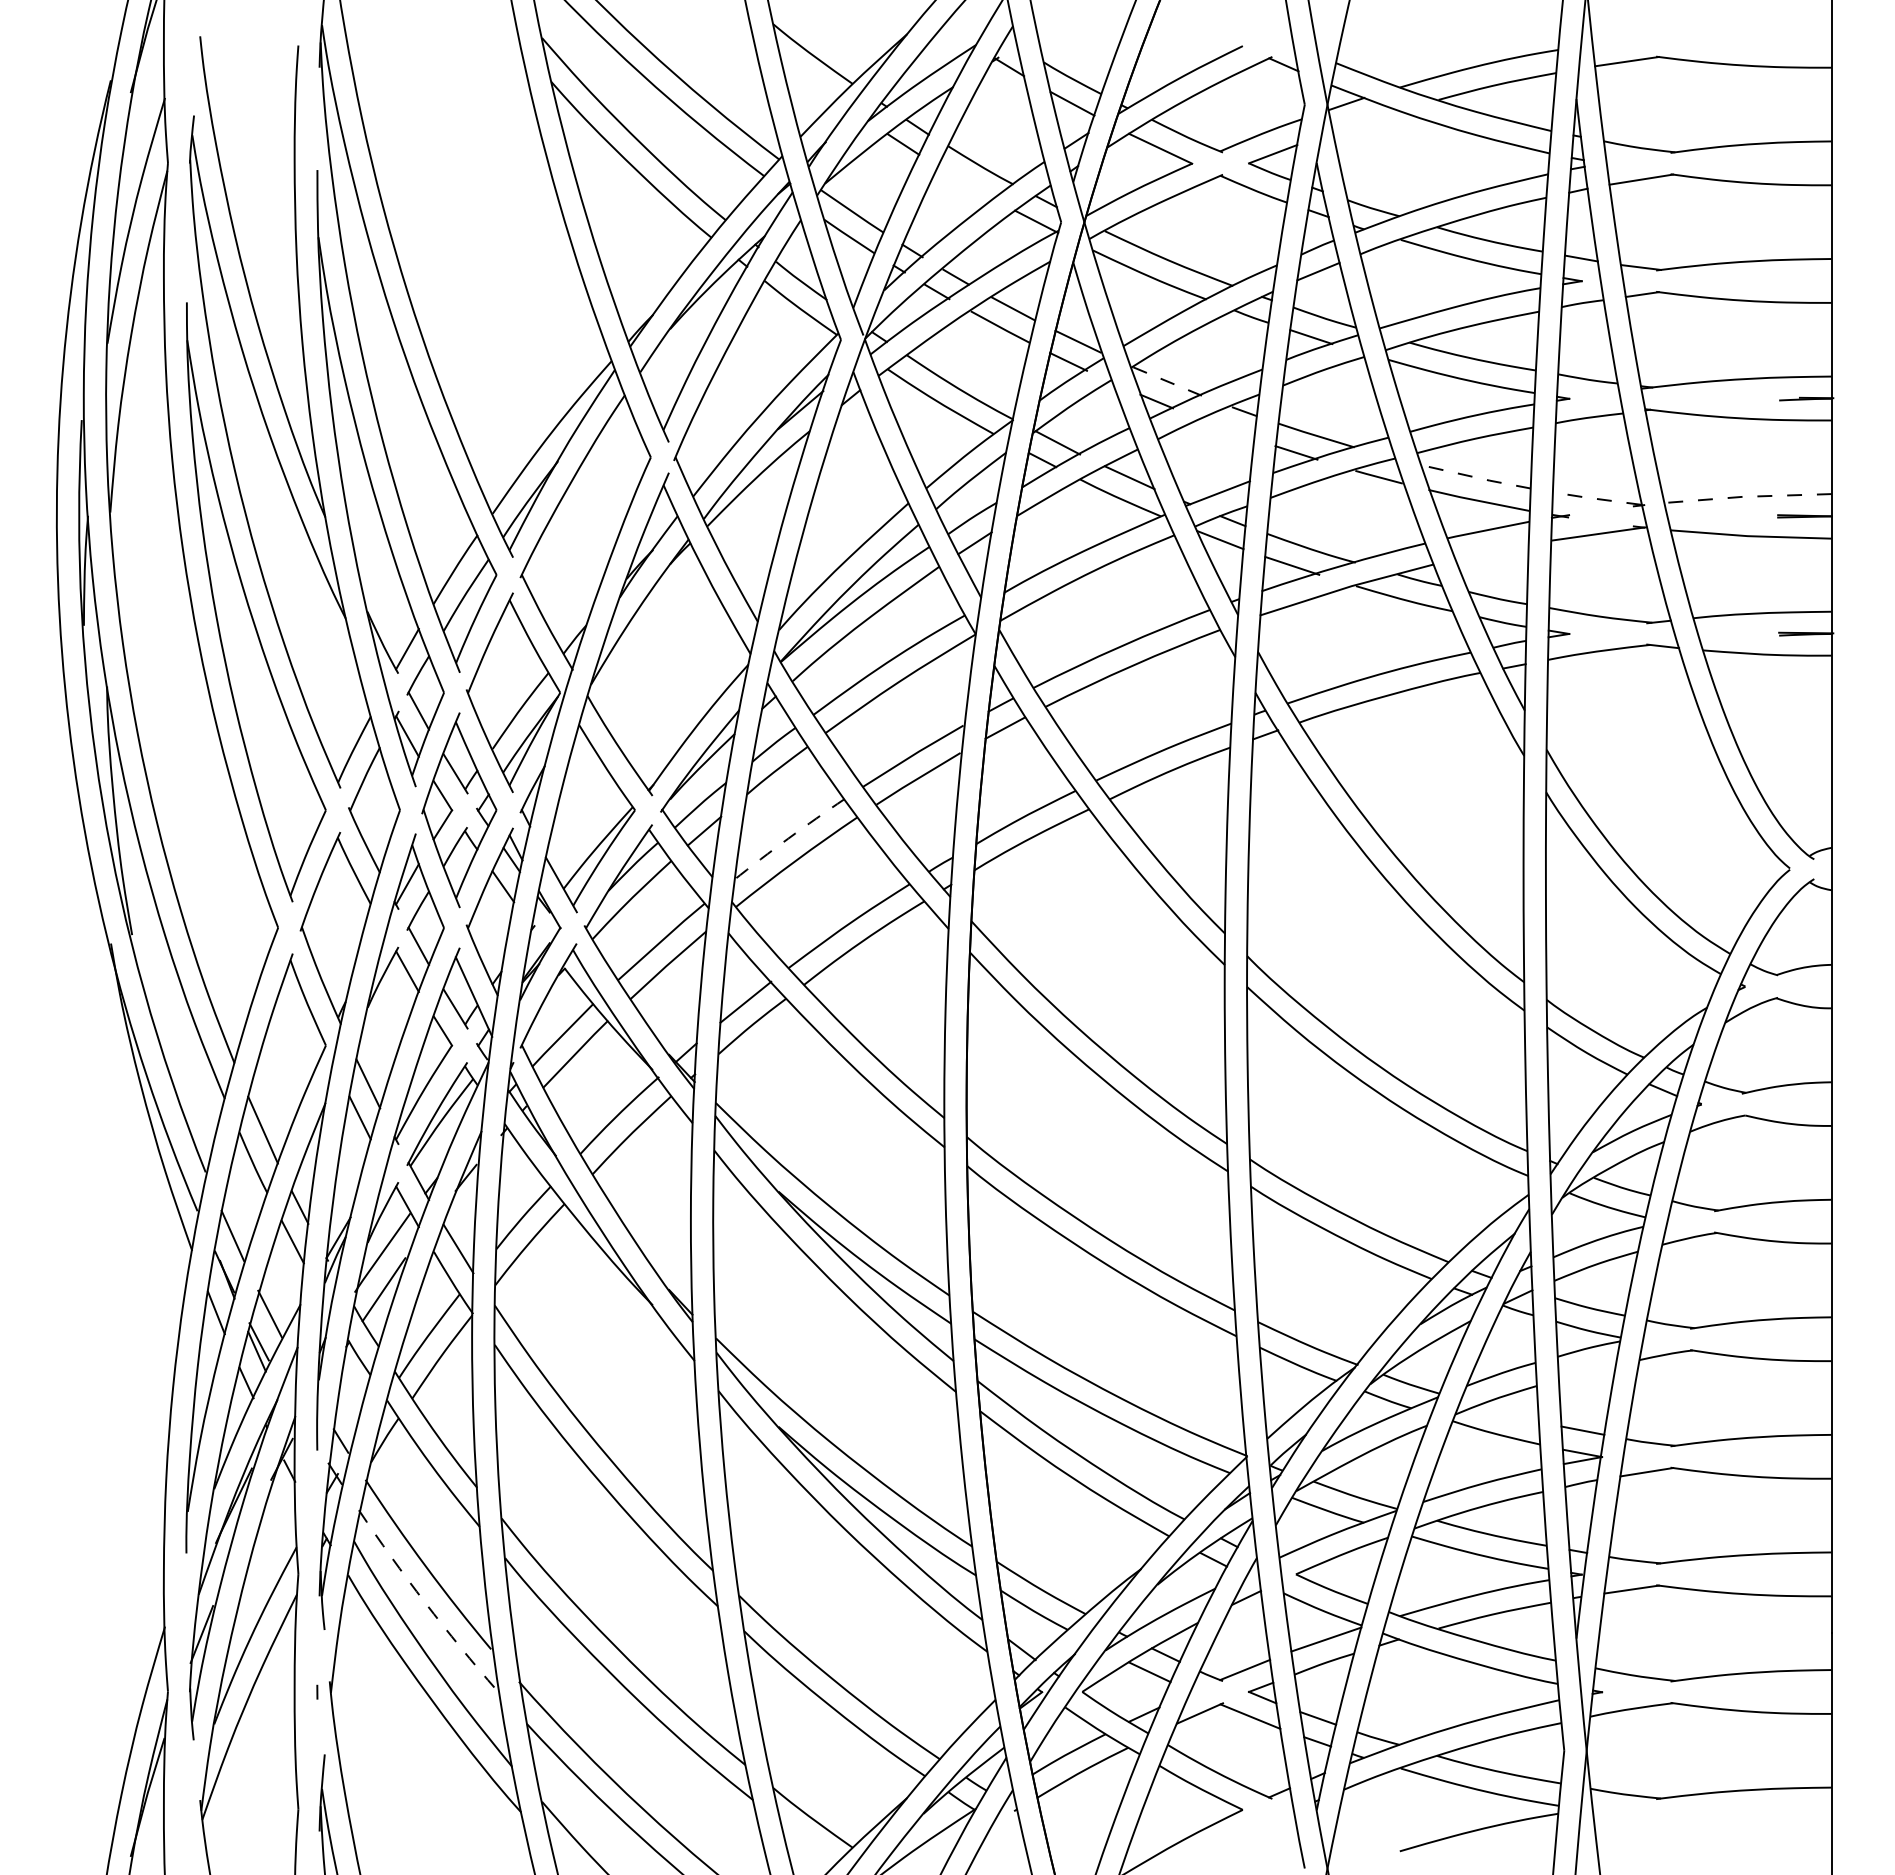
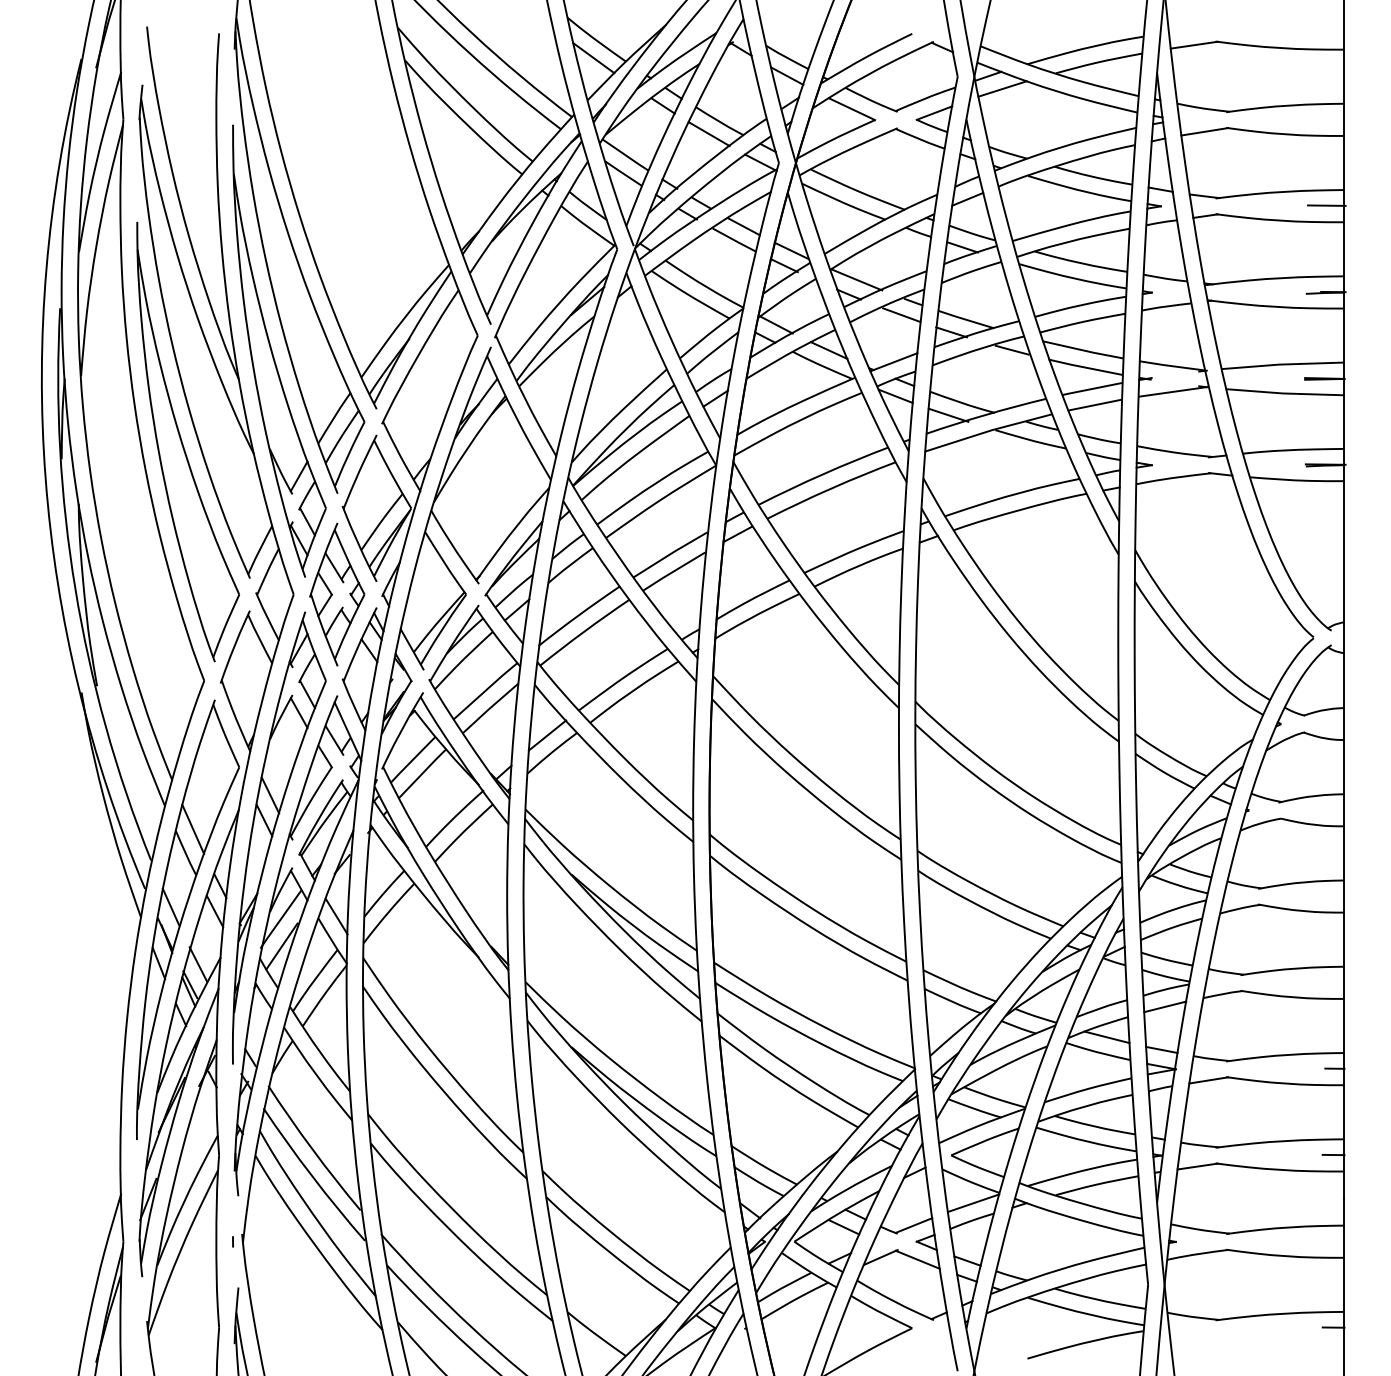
line: (808, 78) -> (593, 57), added
line: (1365, 120) -> (1002, 88), added
line: (966, 182) -> (709, 133), added
line: (1807, 280) -> (1326, 205), added
line: (1167, 381) -> (856, 279), dashed -> solid
line: (1228, 429) -> (901, 315), added
line: (1475, 477) -> (1082, 350), dashed -> solid
line: (1747, 496) -> (1282, 364), dashed -> solid
line: (1595, 498) -> (1171, 365), dashed -> solid
line: (1492, 551) -> (1095, 404), added
arc: (788, 838) -> (578, 615), dashed -> solid
line: (1587, 1371) -> (1165, 1006), added
line: (1507, 1413) -> (1106, 1037), added
line: (1818, 1456) -> (1334, 1068), added
line: (1816, 1573) -> (1333, 1154), added
arc: (425, 1602) -> (312, 1176), dashed -> solid
line: (1816, 1808) -> (1333, 1327), added

